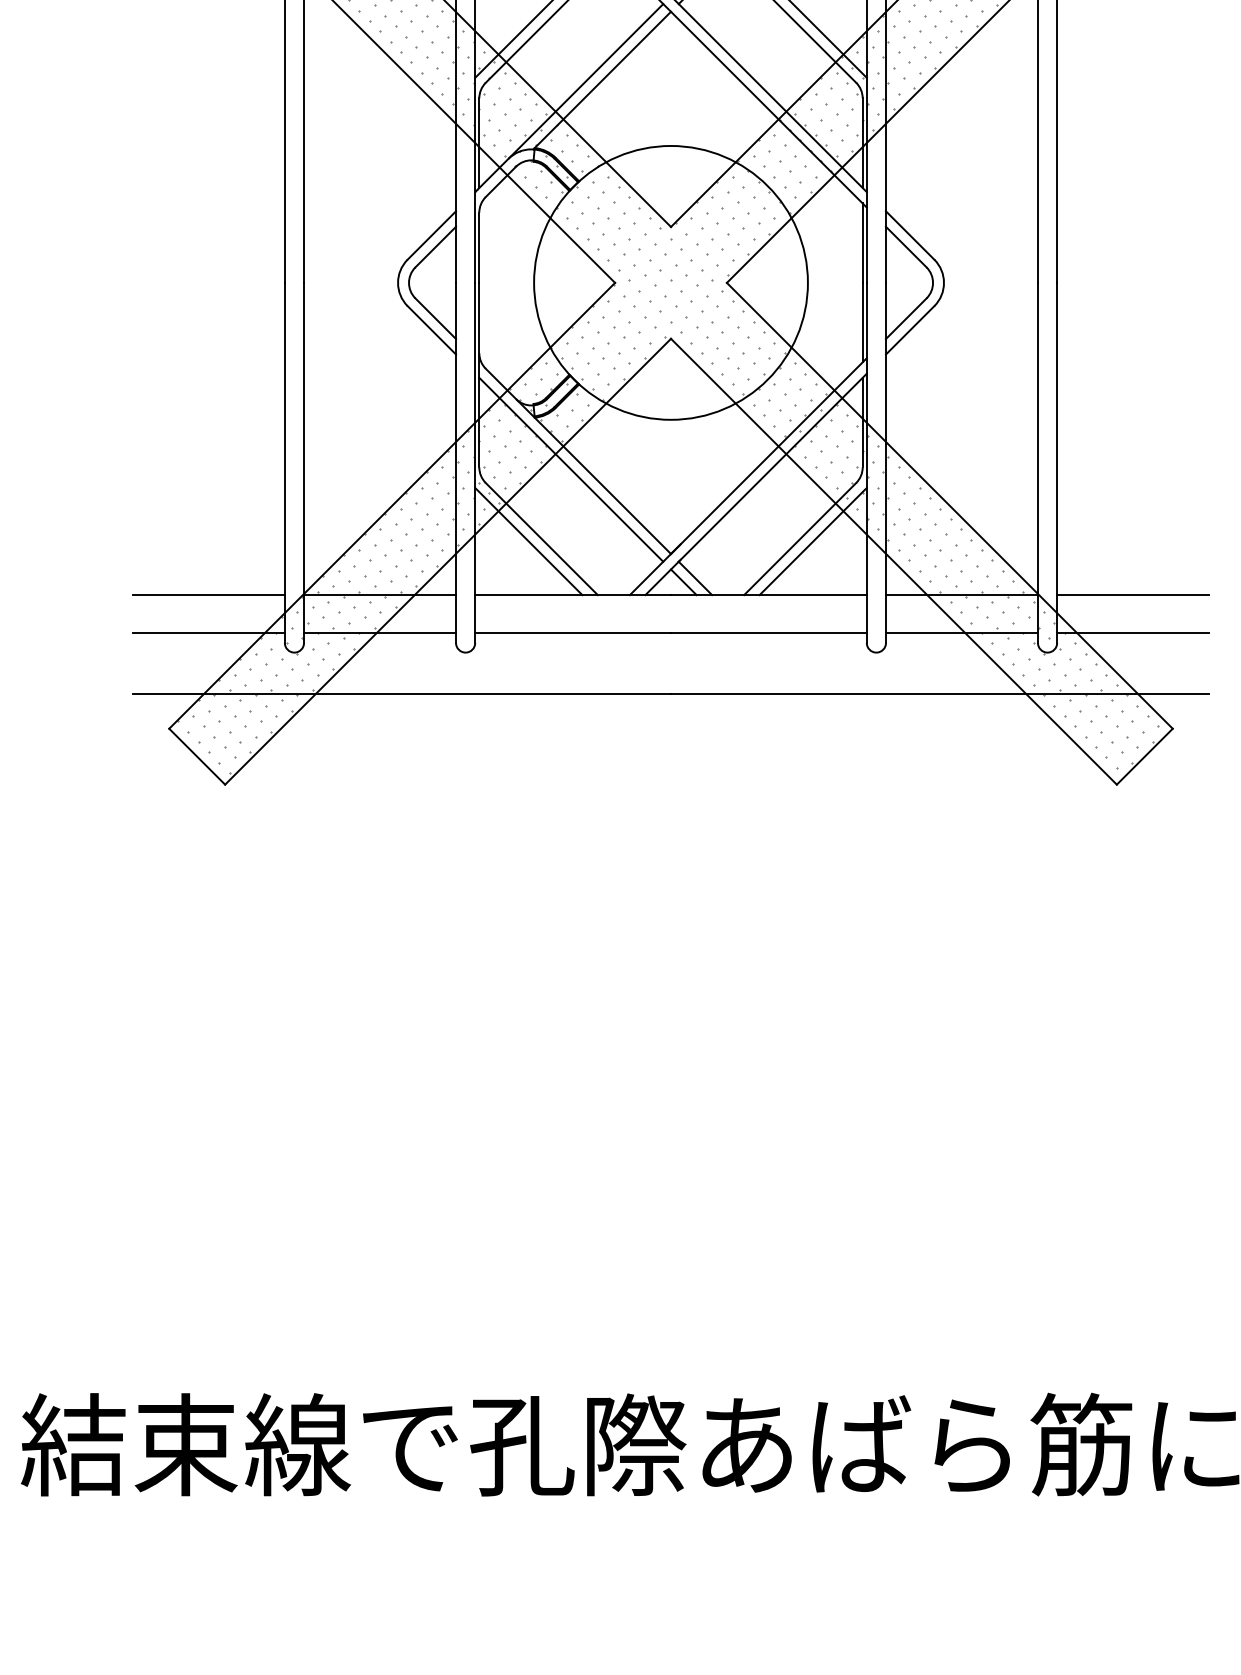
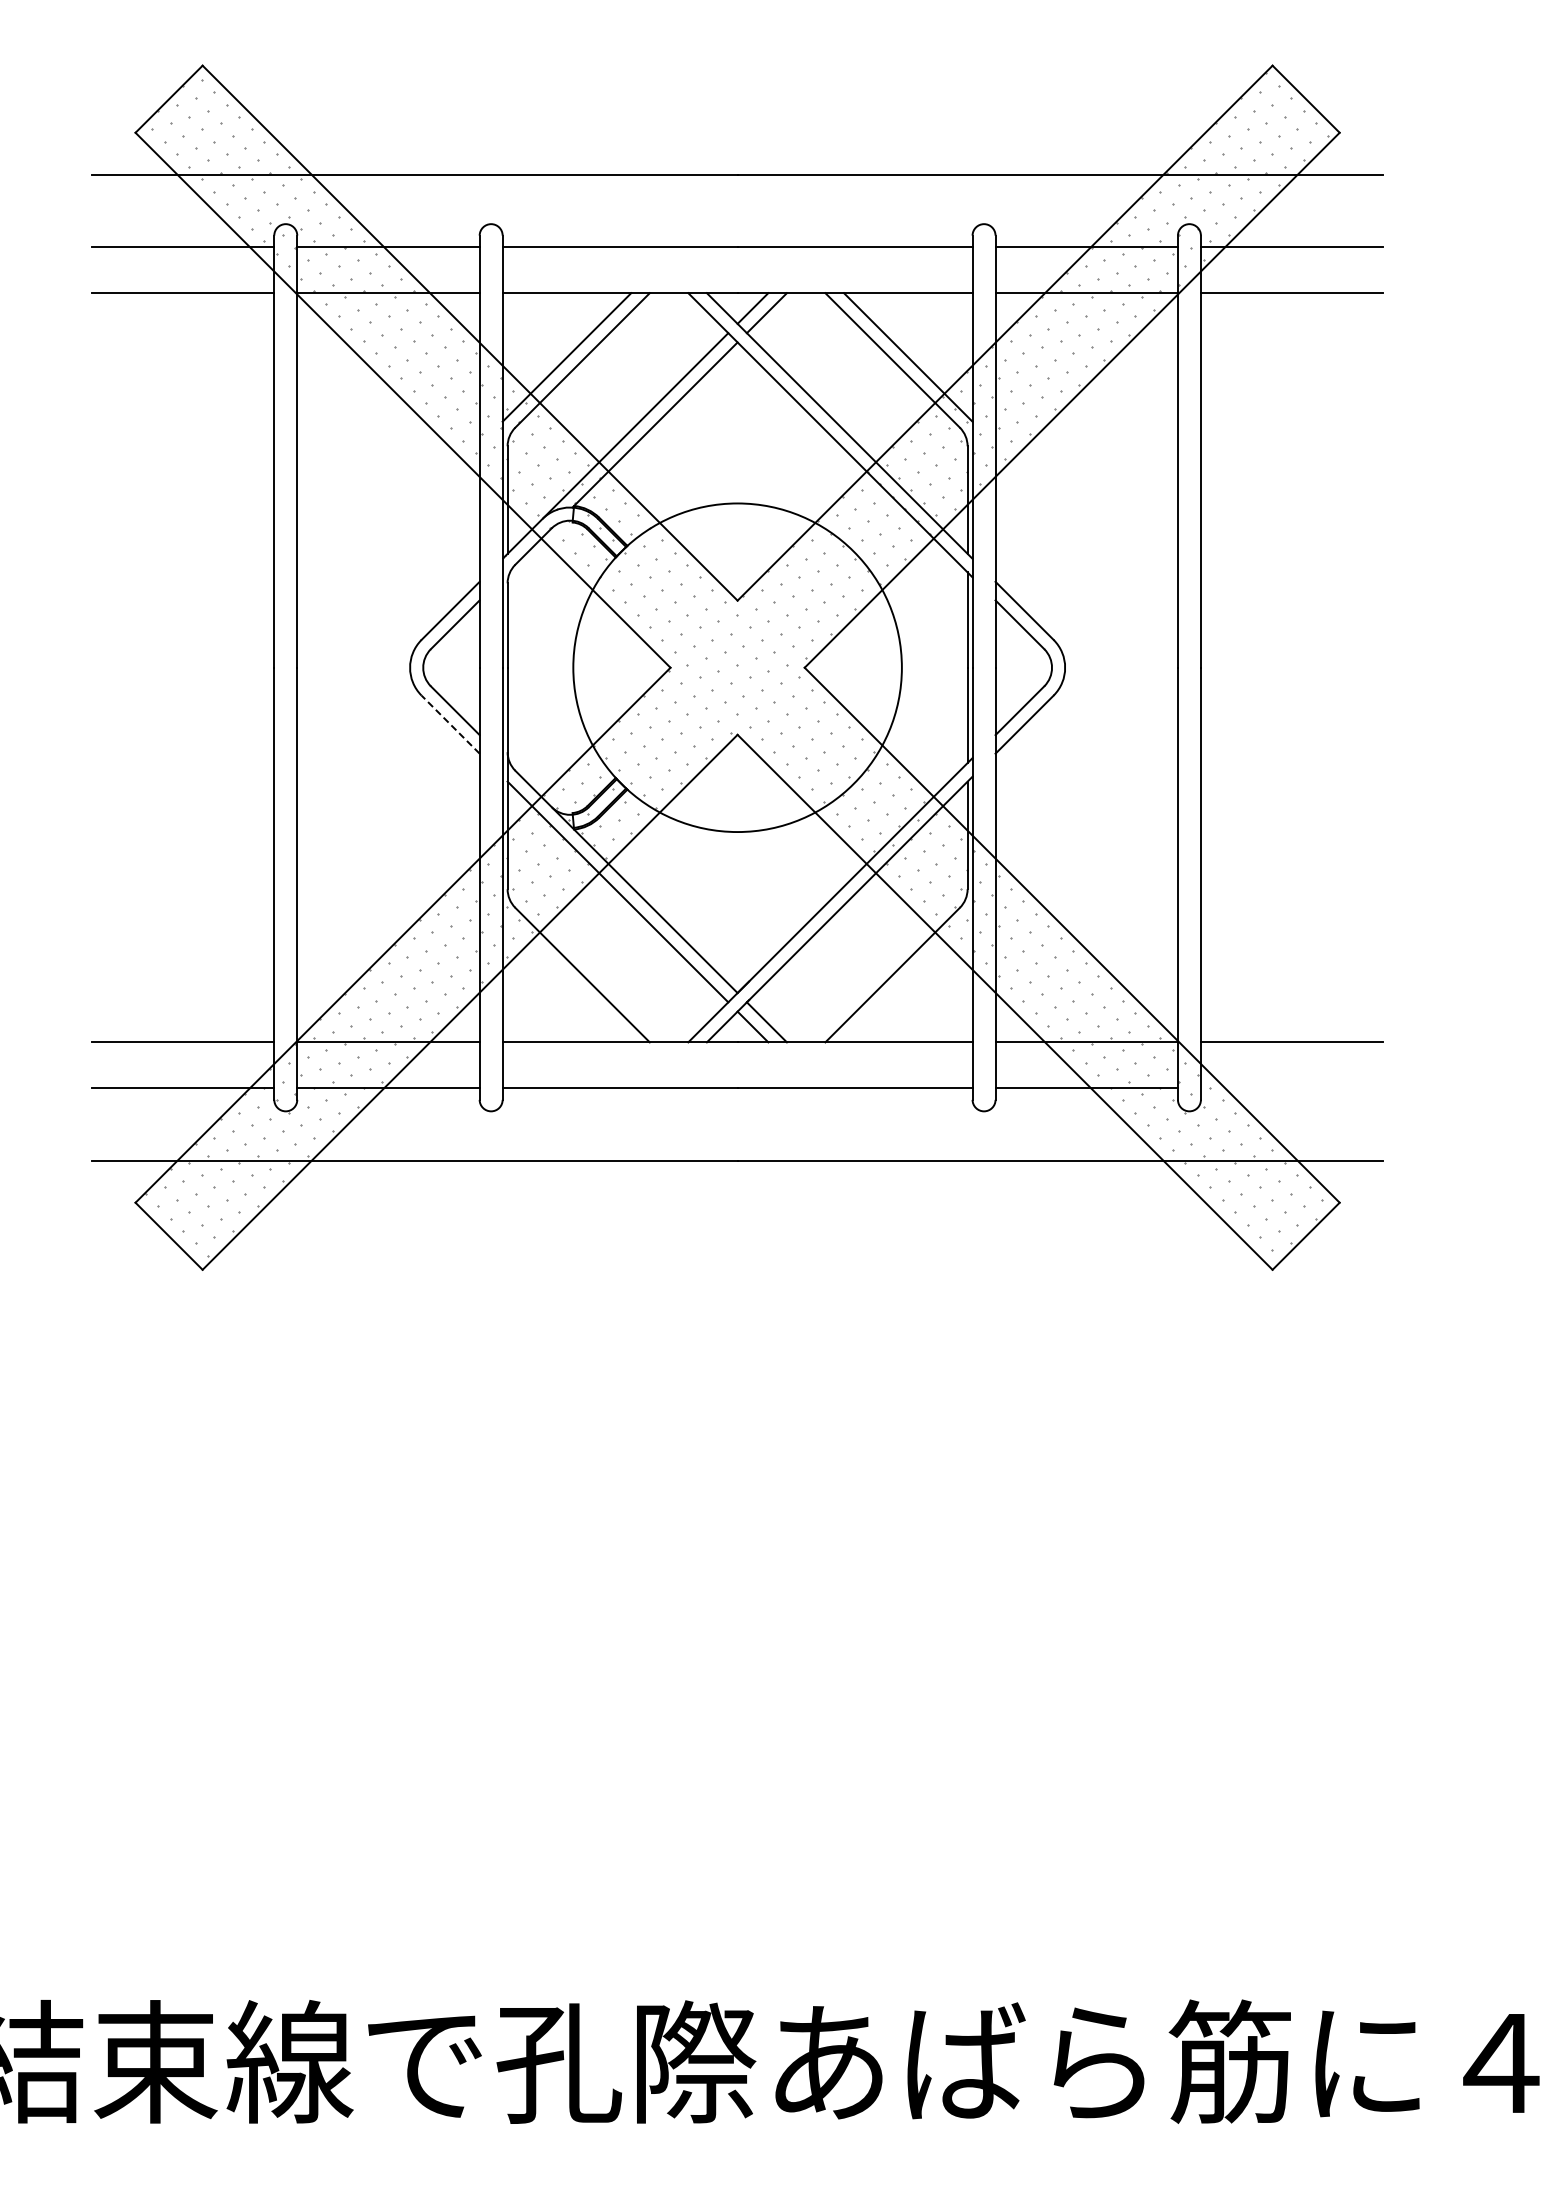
line: (431, 330) -> (450, 724), solid -> dashed
line: (528, 541) -> (566, 977), removed
line: (813, 541) -> (908, 977), removed
line: (1132, 633) -> (1291, 1088), removed

